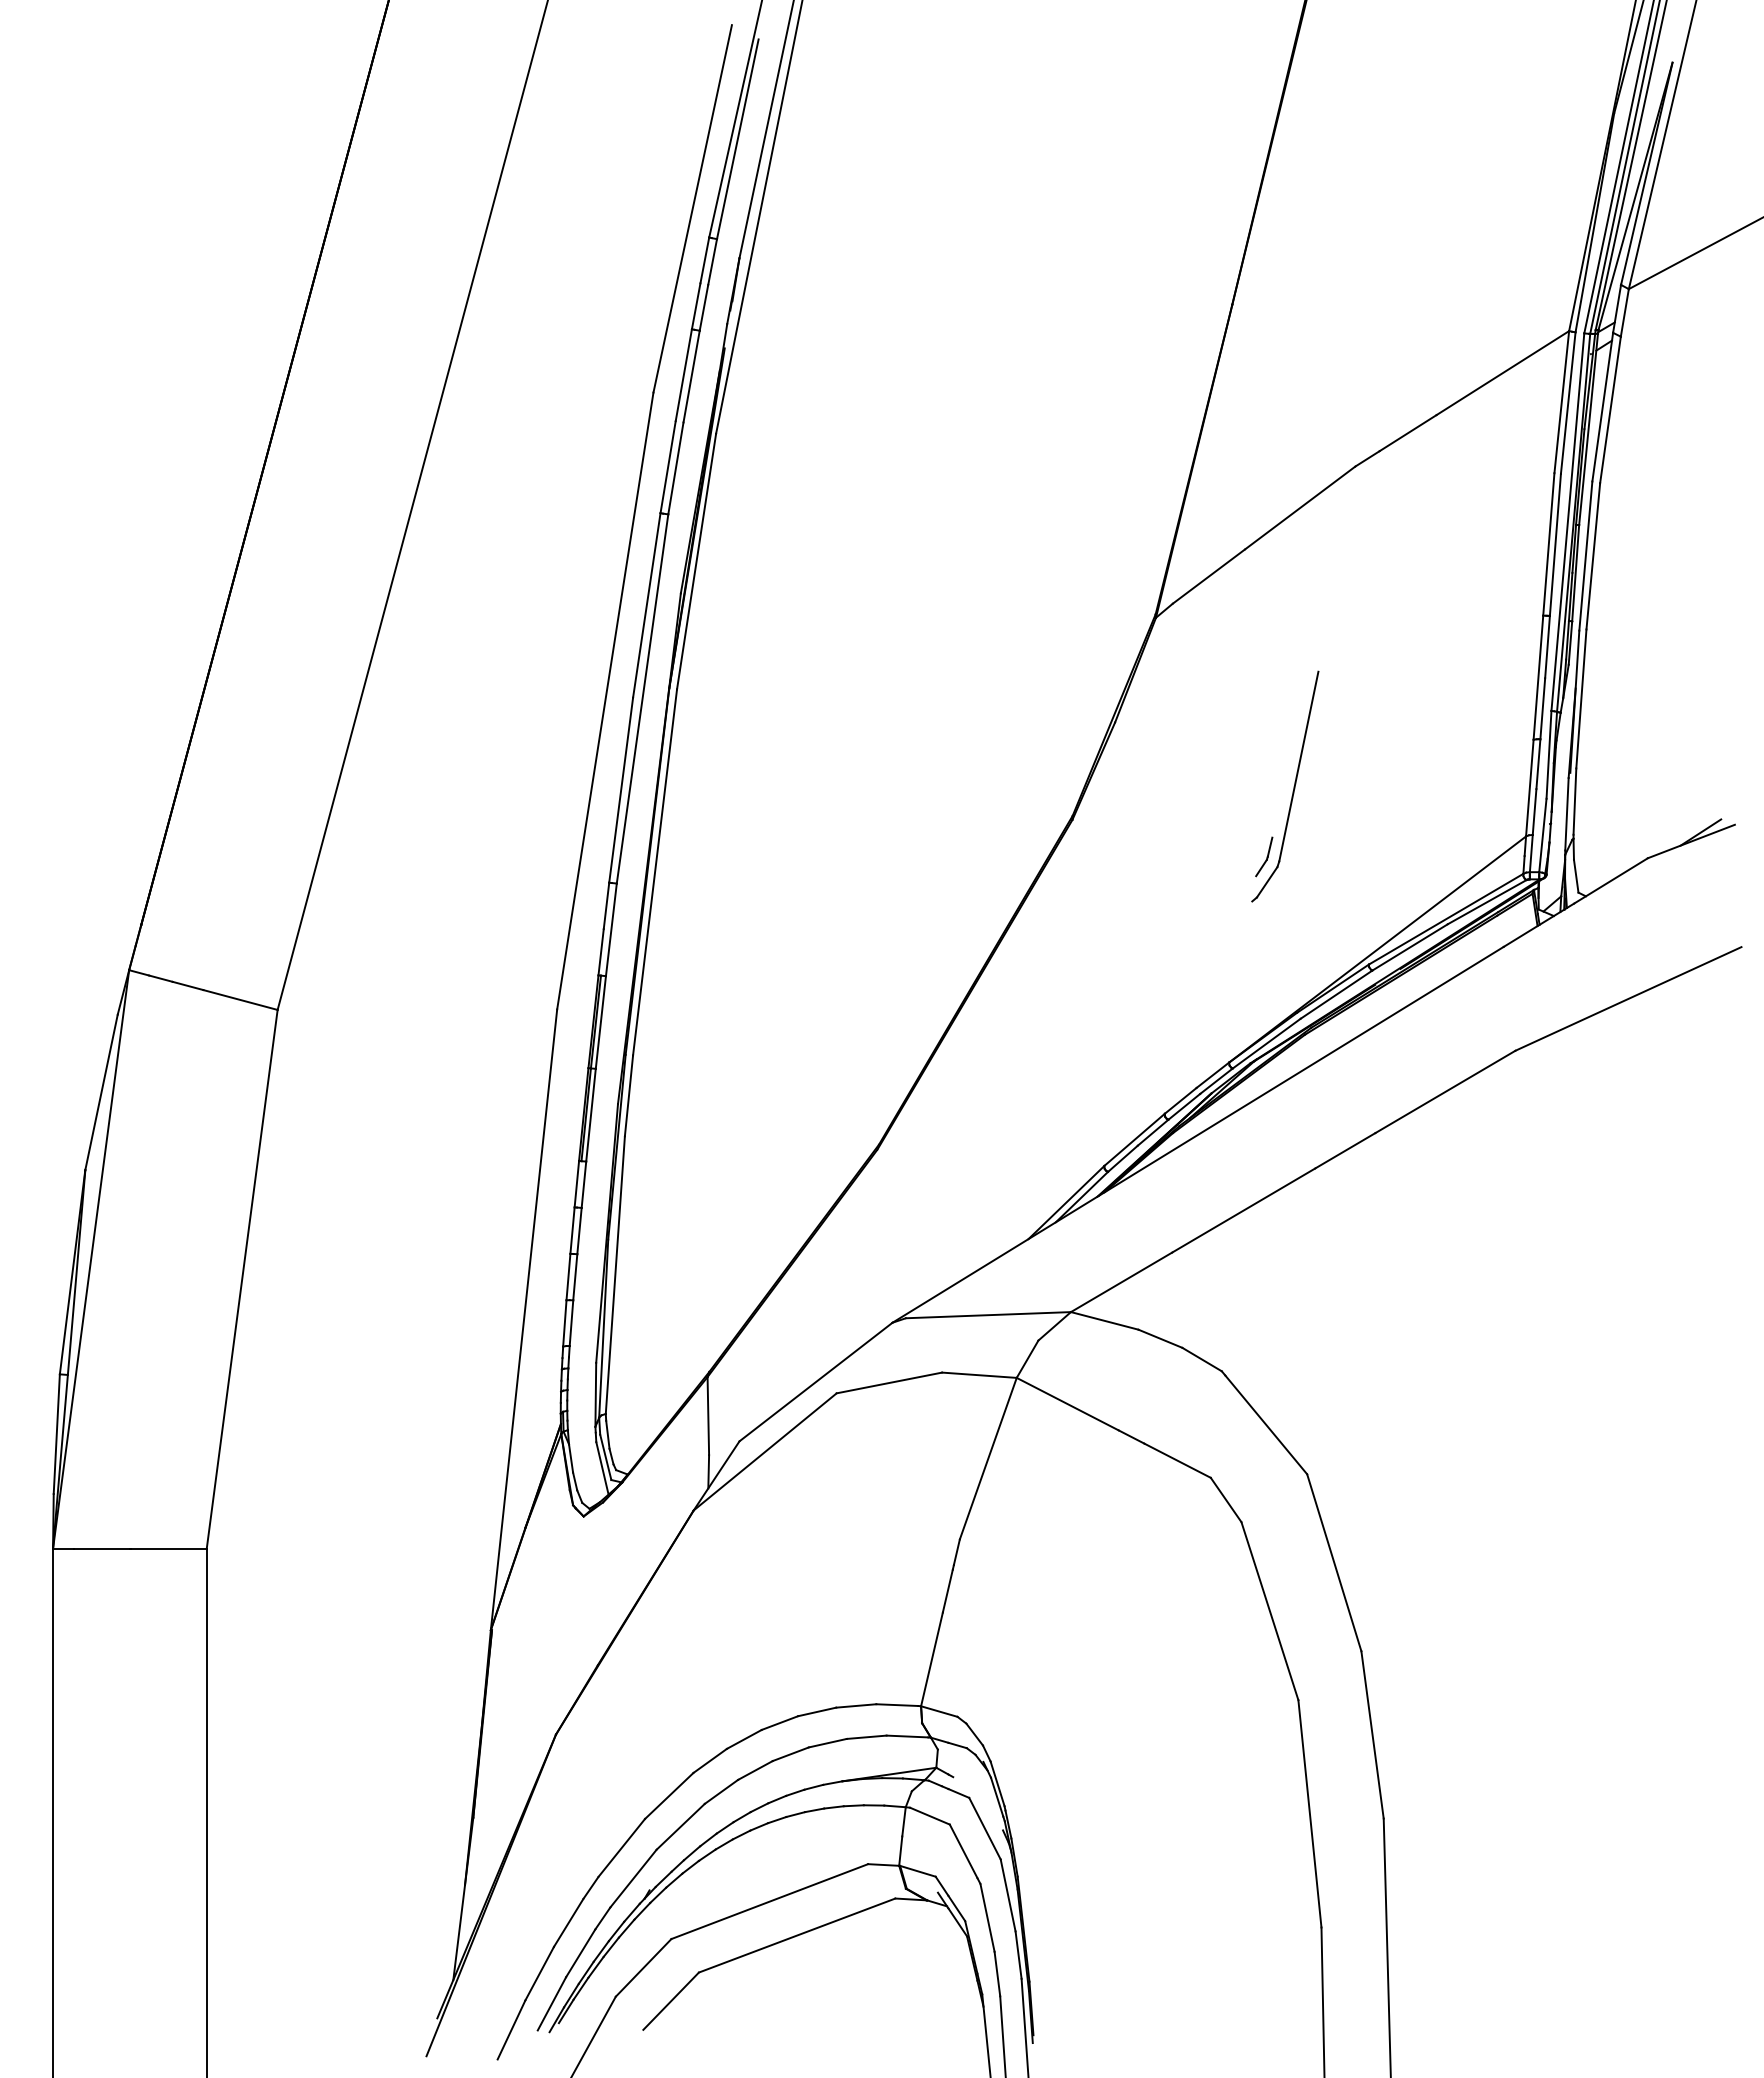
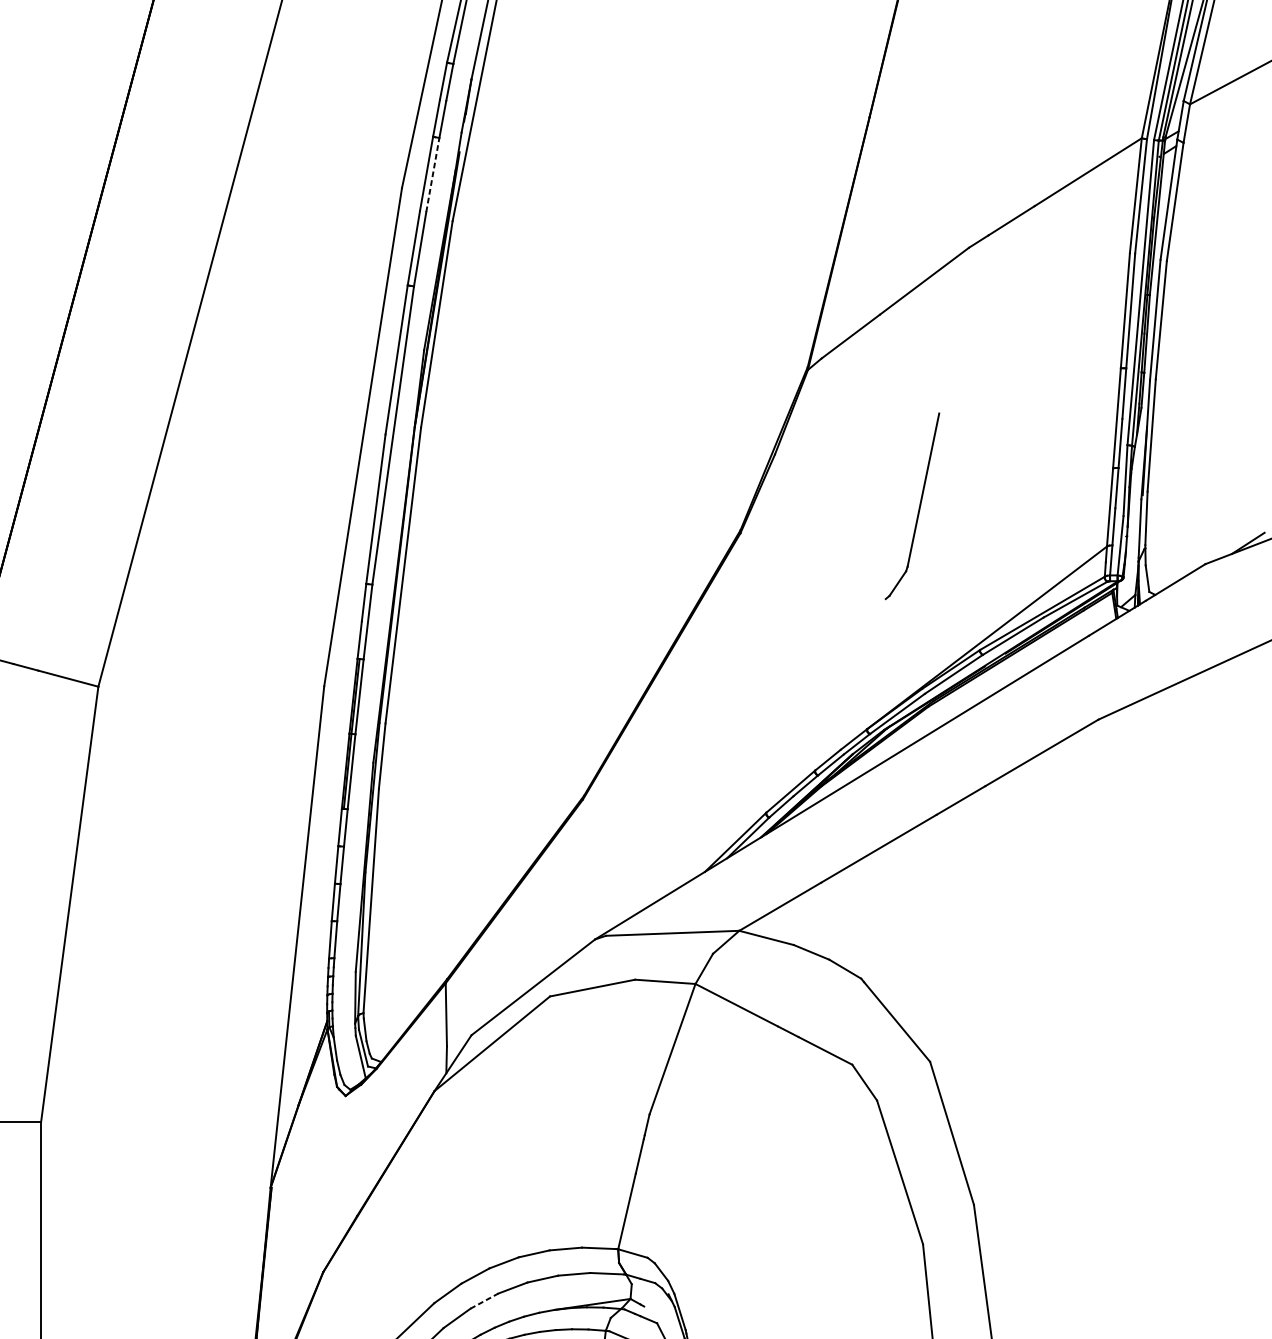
line: (691, 376) -> (432, 174), solid -> dashed
part: (1264, 856) -> (895, 562), removed
line: (755, 1770) -> (484, 1301), solid -> dashed

